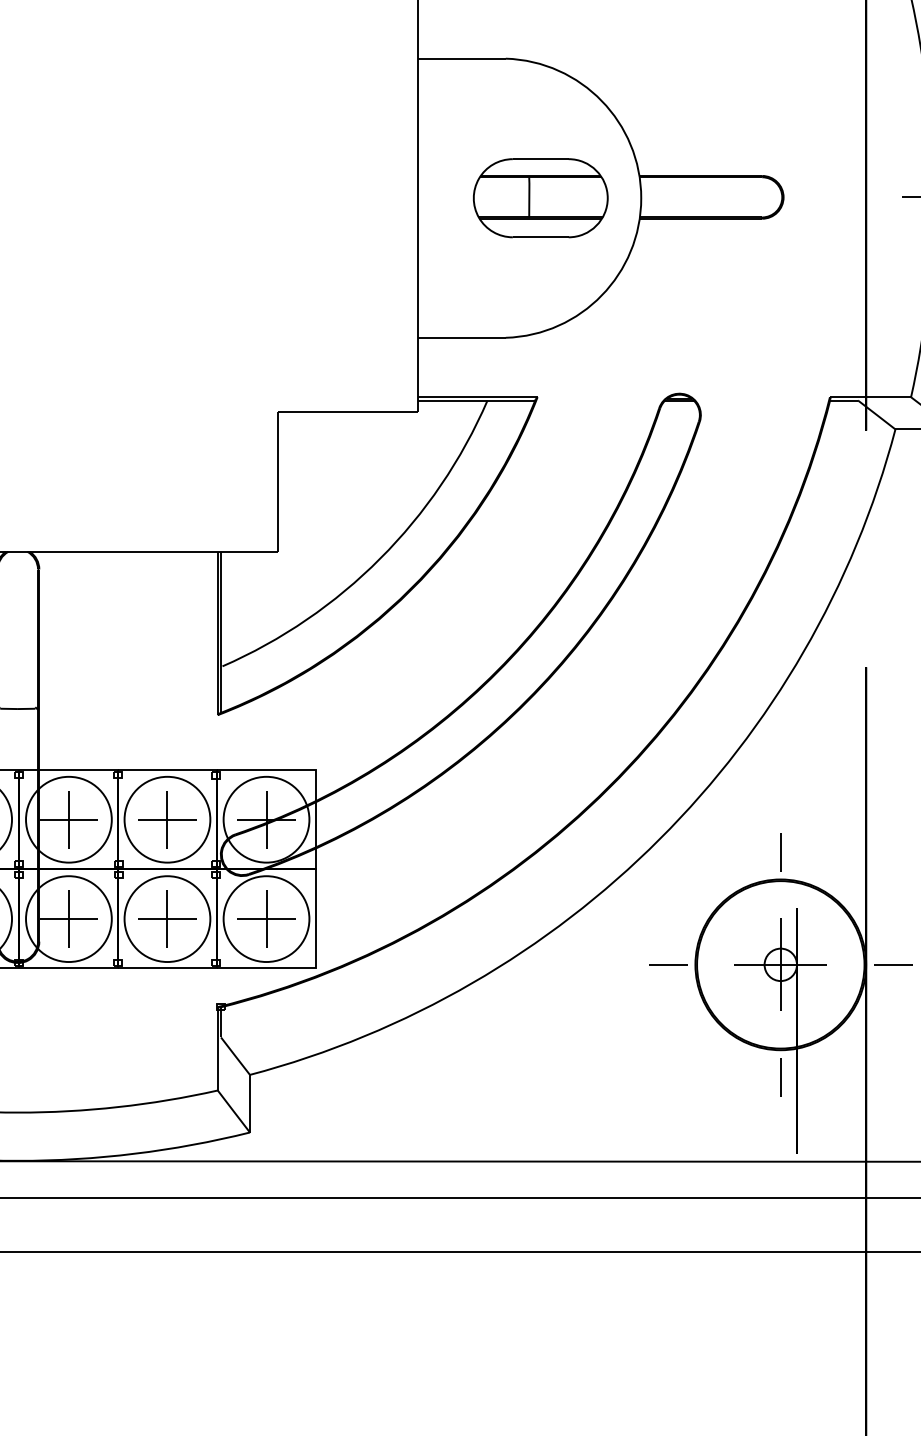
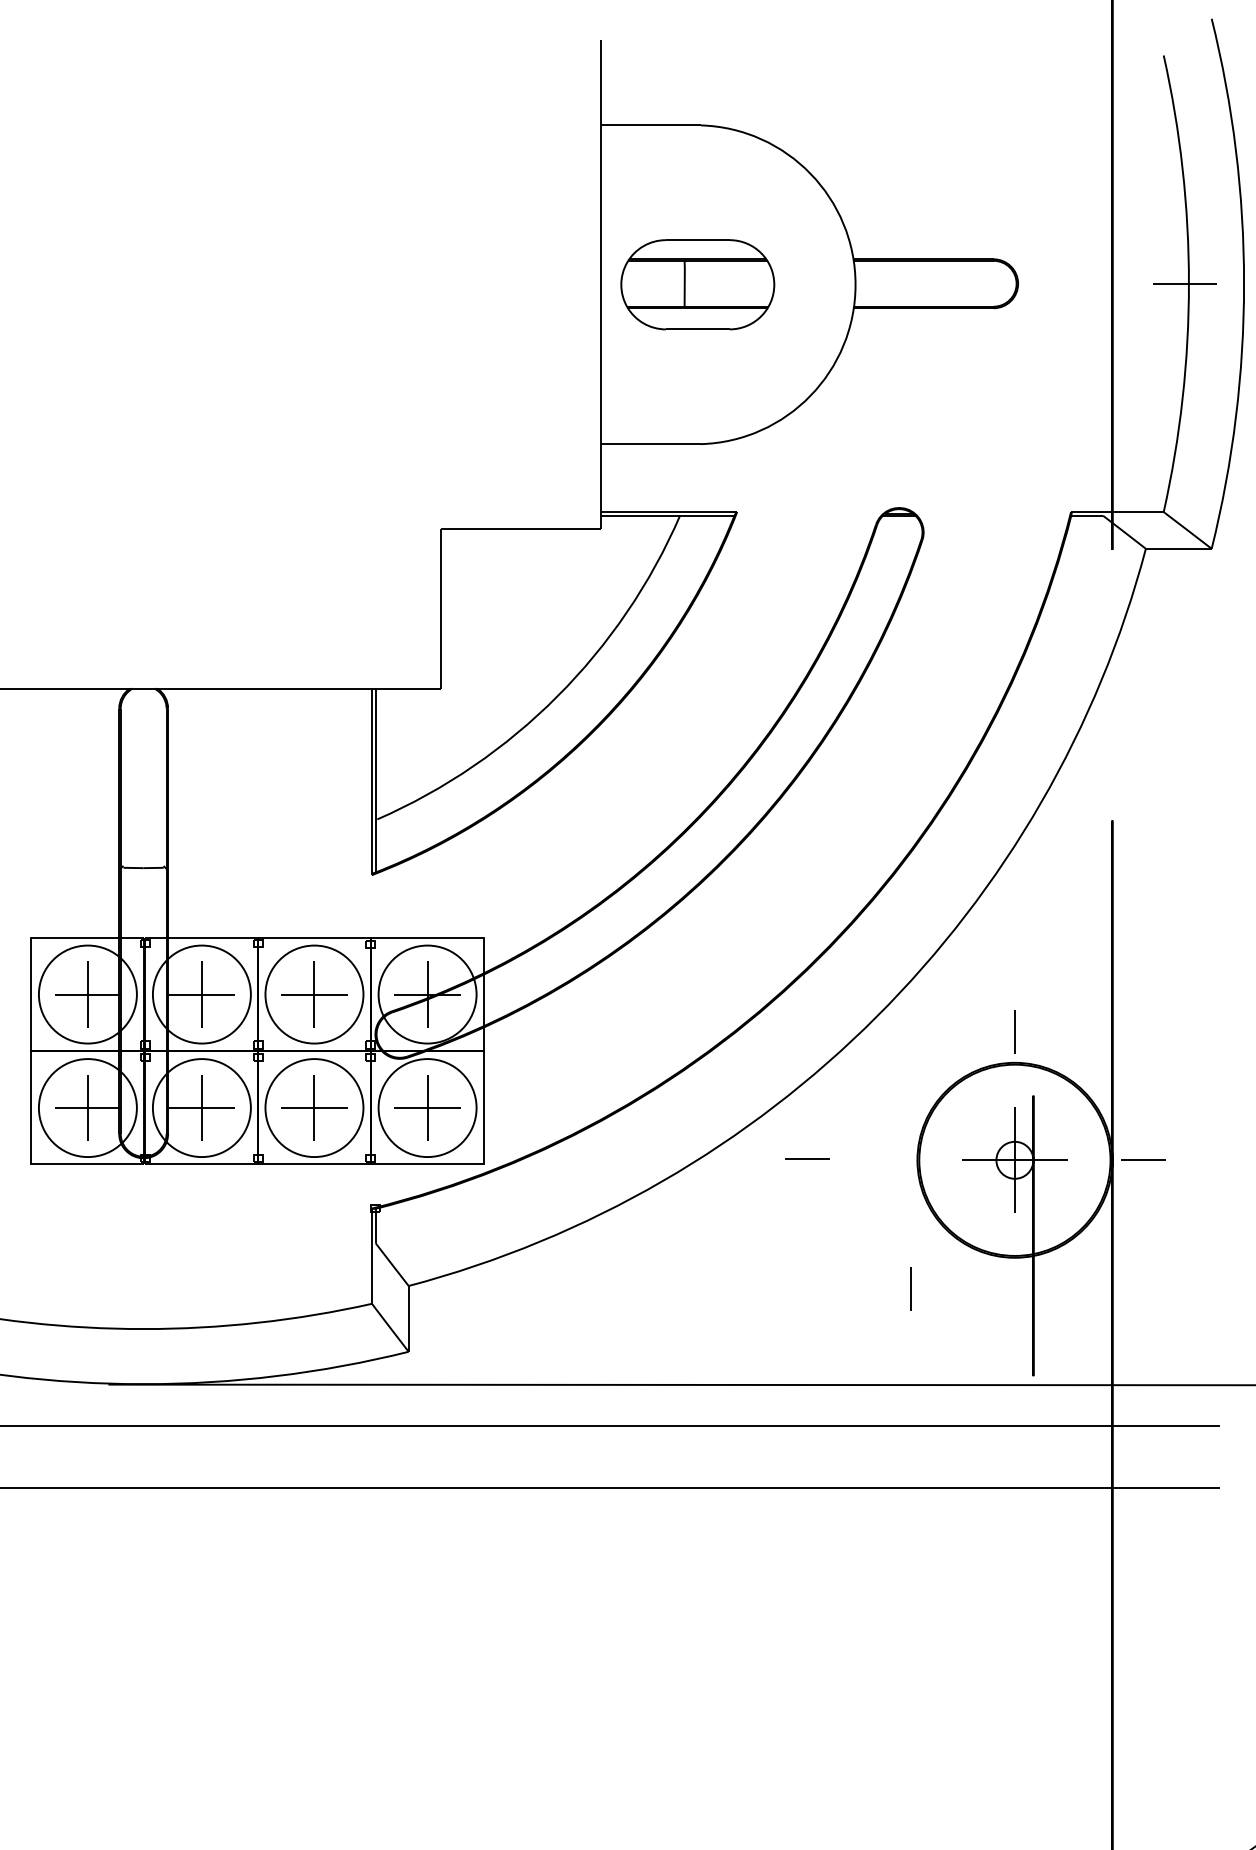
part: (540, 197) -> (697, 284), moved
line: (668, 964) -> (807, 1158), moved
line: (780, 1077) -> (910, 1288), moved

